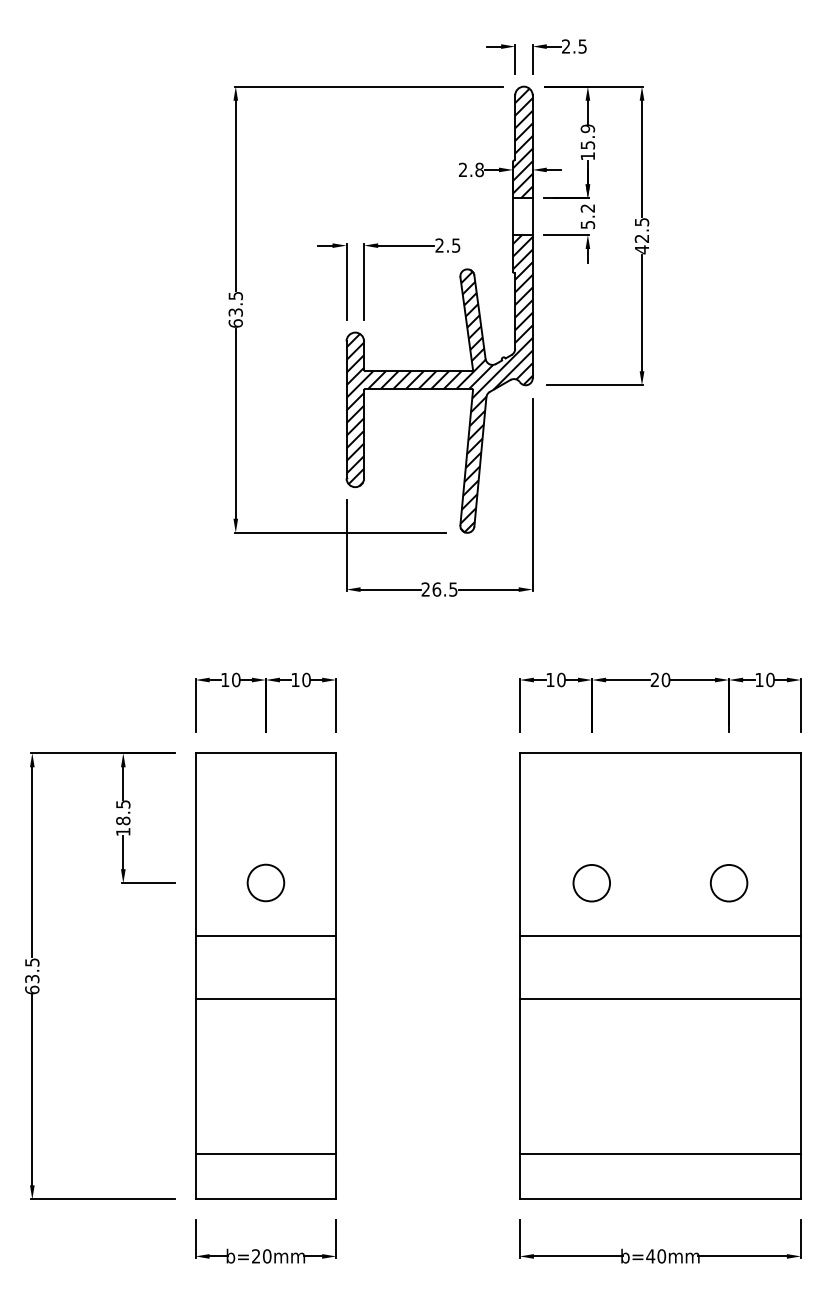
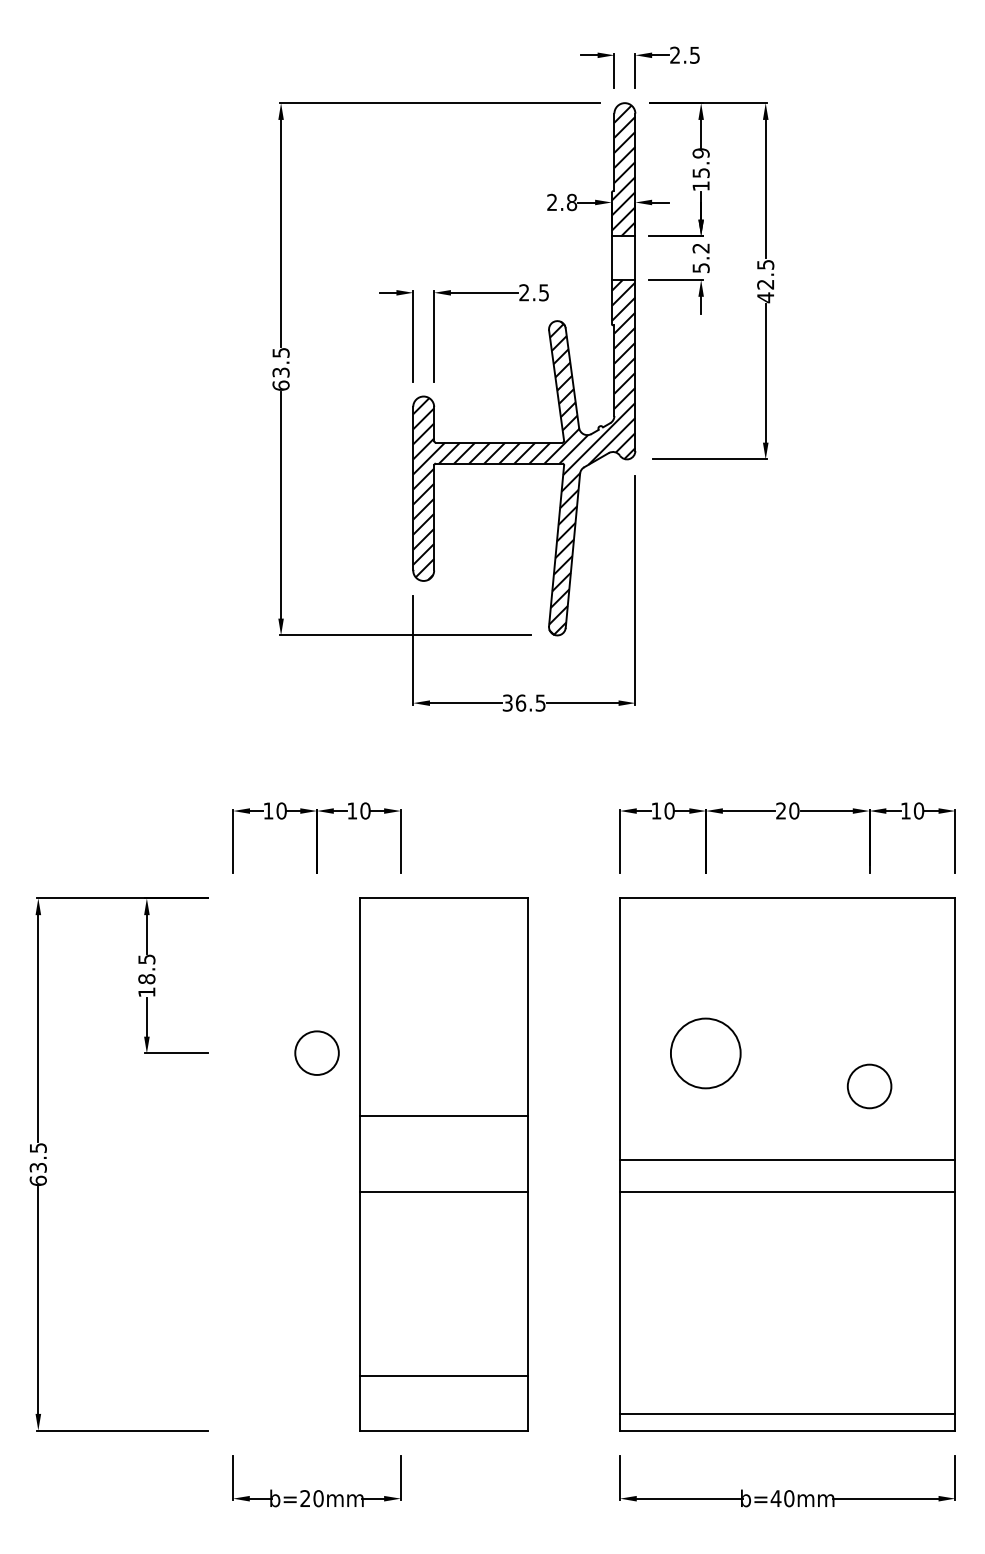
text: (425, 589) -> (507, 703), 26.5 -> 36.5
circle: (591, 883) -> (705, 1053), size x1.6
circle: (729, 883) -> (869, 1086), moved
line: (660, 936) -> (787, 1160), moved
part: (265, 976) -> (443, 1164), moved
line: (660, 1154) -> (787, 1414), moved

